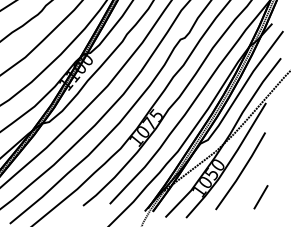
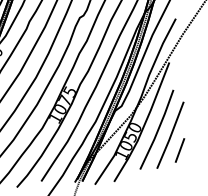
line: (253, 179) -> (170, 135), added

